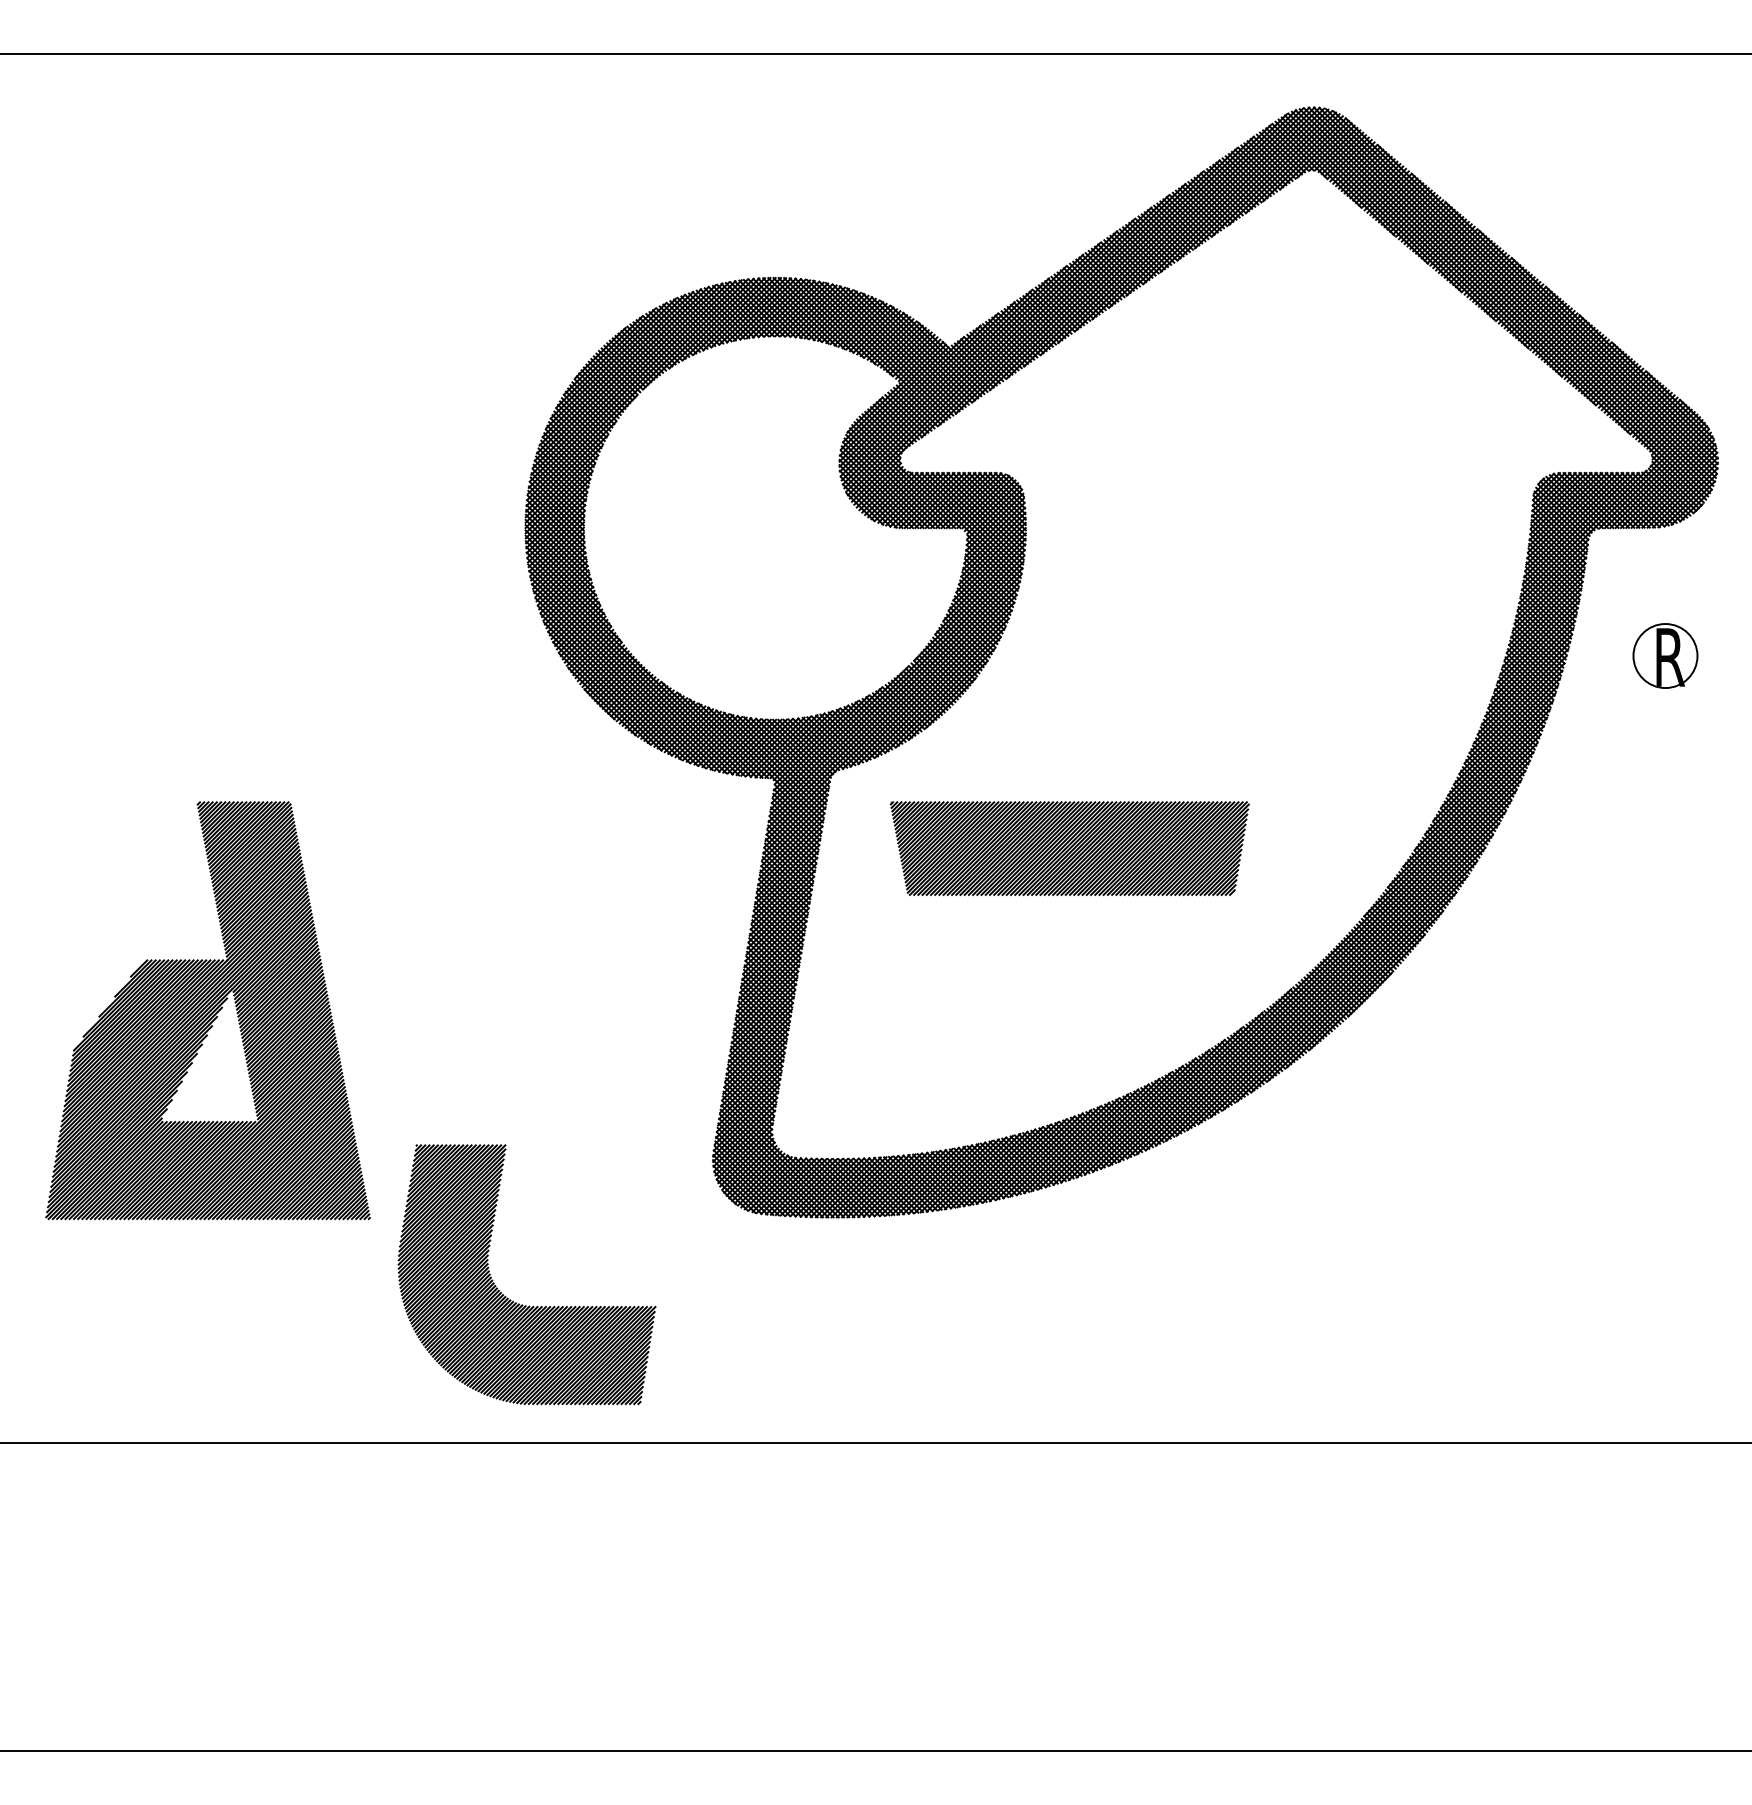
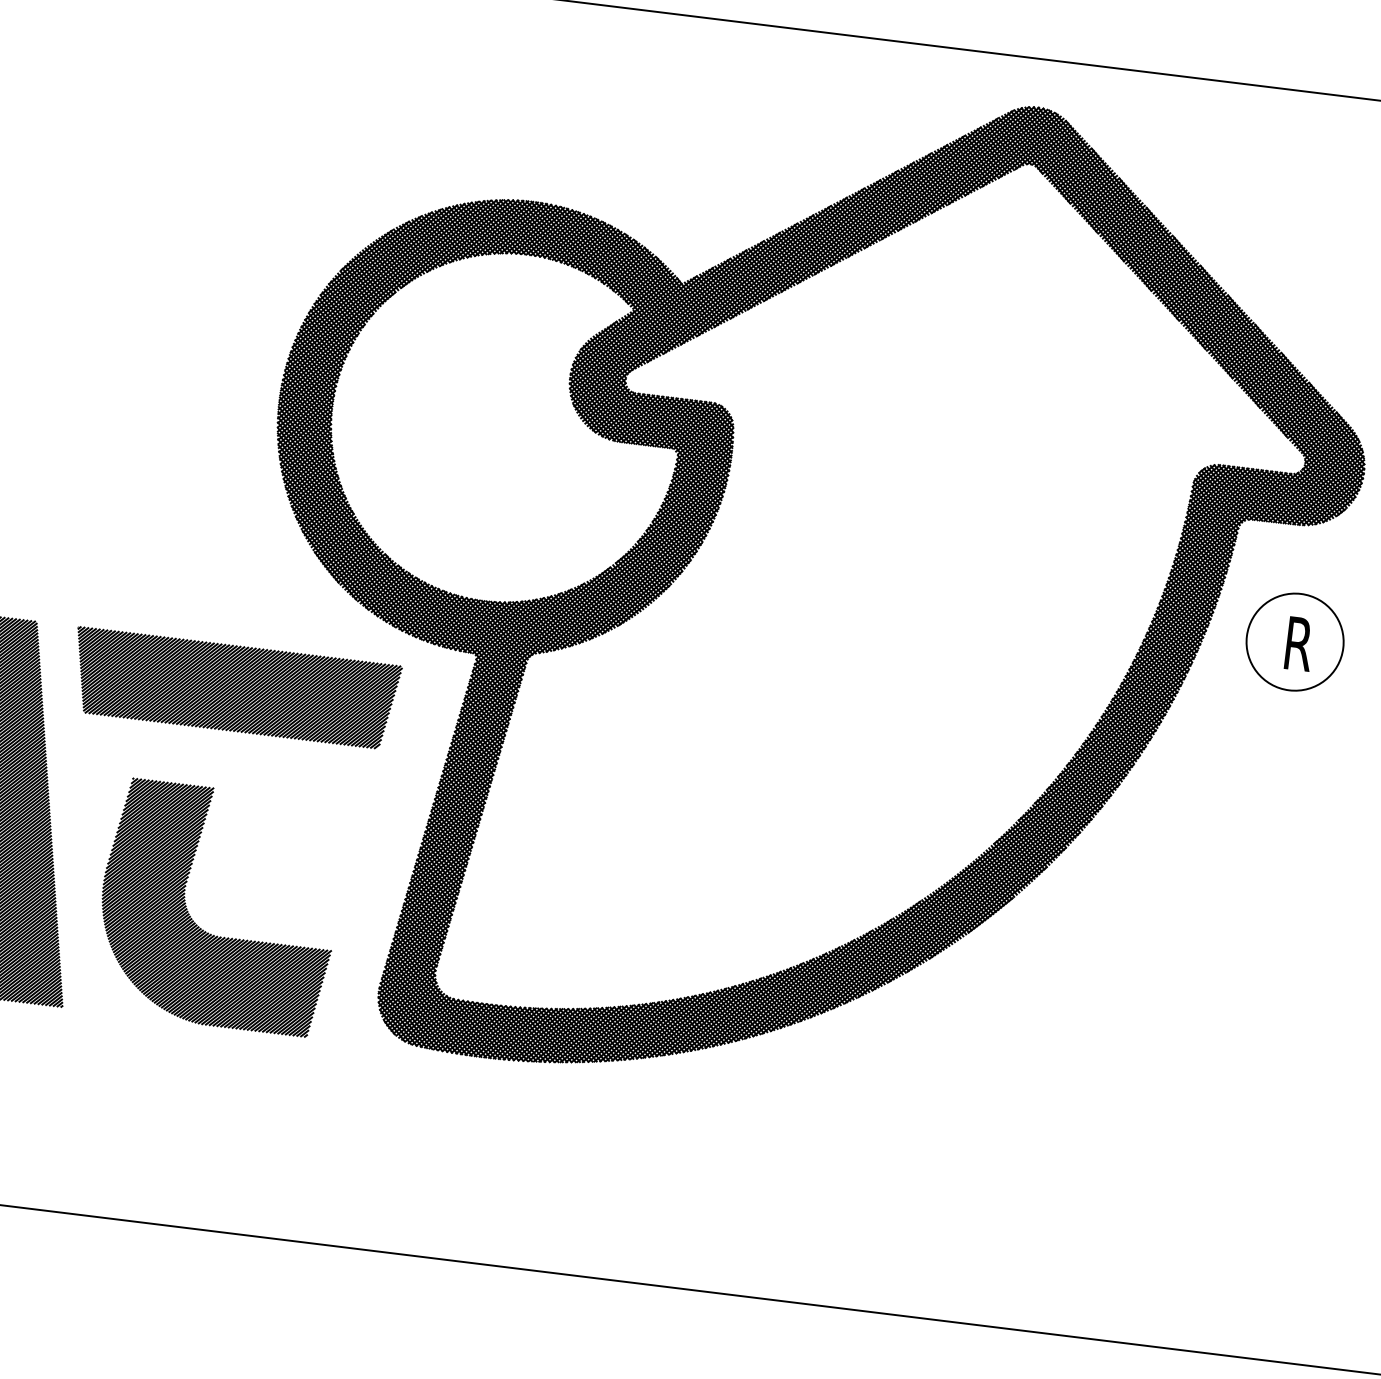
circle: (1665, 655) -> (1295, 641), size x1.67
part: (1069, 848) -> (234, 688), moved
part: (510, 1299) -> (200, 928), moved

